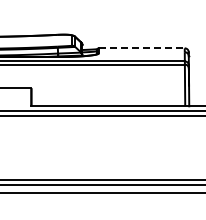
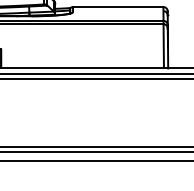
line: (141, 48) -> (117, 7), dashed -> solid

